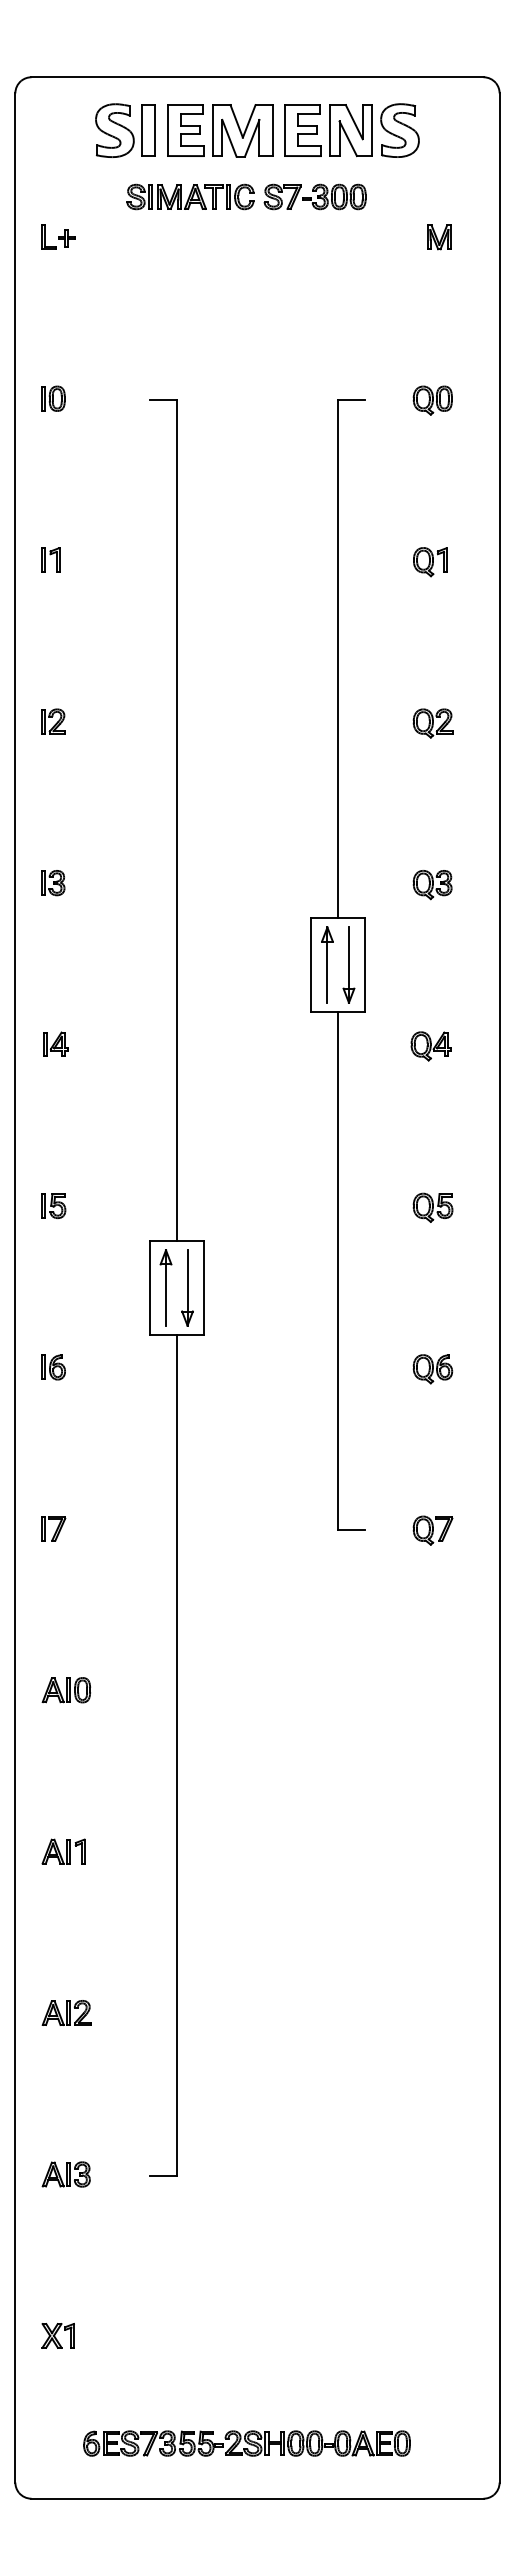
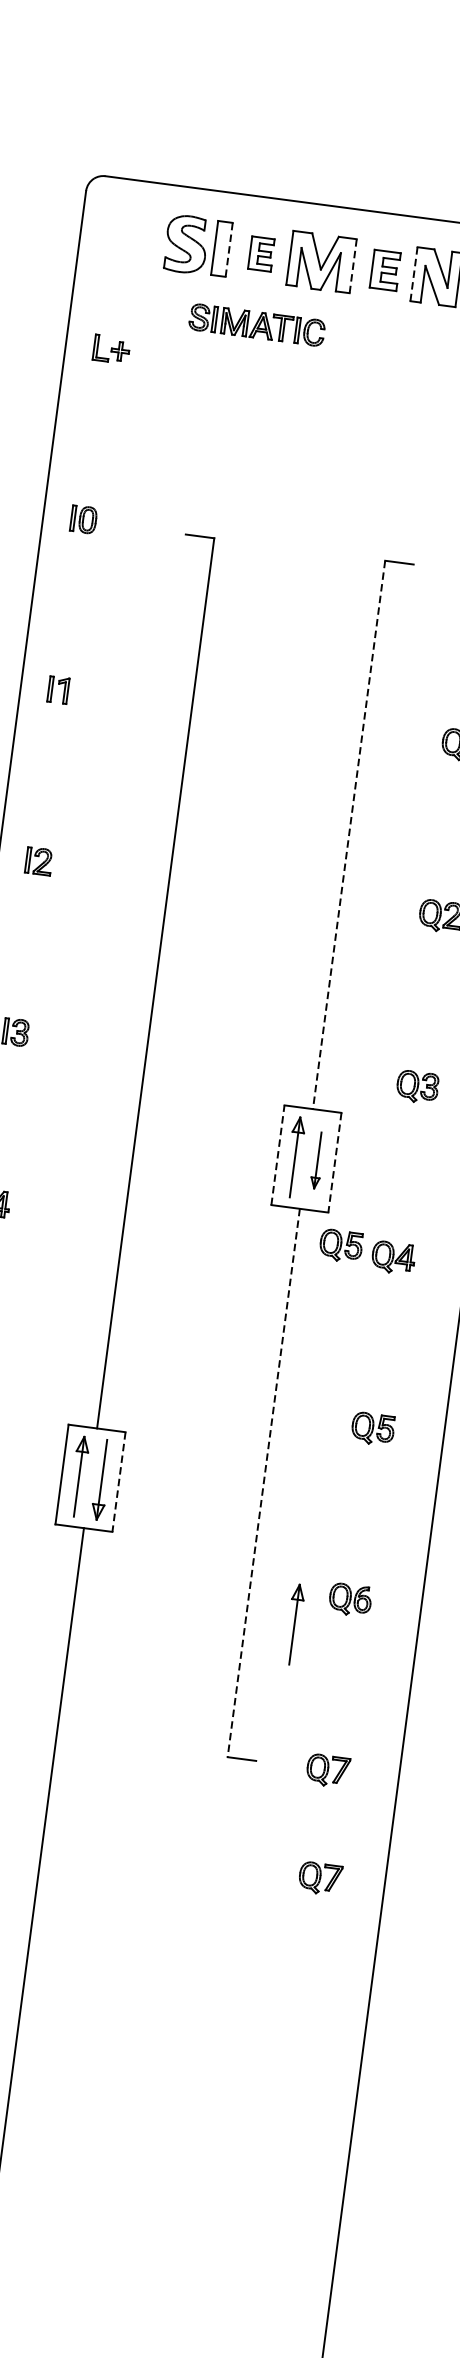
part: (185, 130) -> (261, 254), size x0.6
part: (302, 130) -> (384, 270), size x0.7
line: (329, 130) -> (413, 274), solid -> dashed
line: (155, 131) -> (229, 250), solid -> dashed
line: (272, 131) -> (353, 267), solid -> dashed
part: (314, 196) -> (388, 341), removed
line: (338, 659) -> (349, 835), solid -> dashed
line: (311, 964) -> (278, 1154), solid -> dashed
part: (348, 964) -> (317, 1159), size x0.7
line: (365, 965) -> (335, 1163), solid -> dashed
part: (380, 1041) -> (340, 1245), added
line: (338, 1271) -> (264, 1483), solid -> dashed
line: (203, 1288) -> (118, 1482), solid -> dashed
part: (383, 1398) -> (293, 1624), added
part: (438, 1631) -> (319, 1878), added

